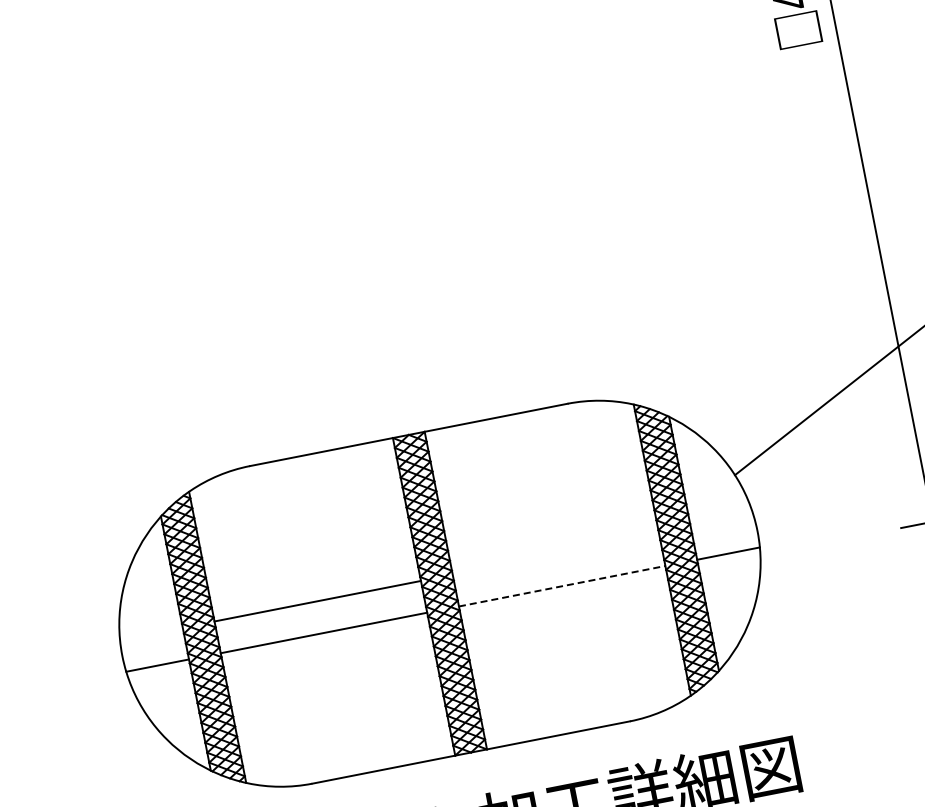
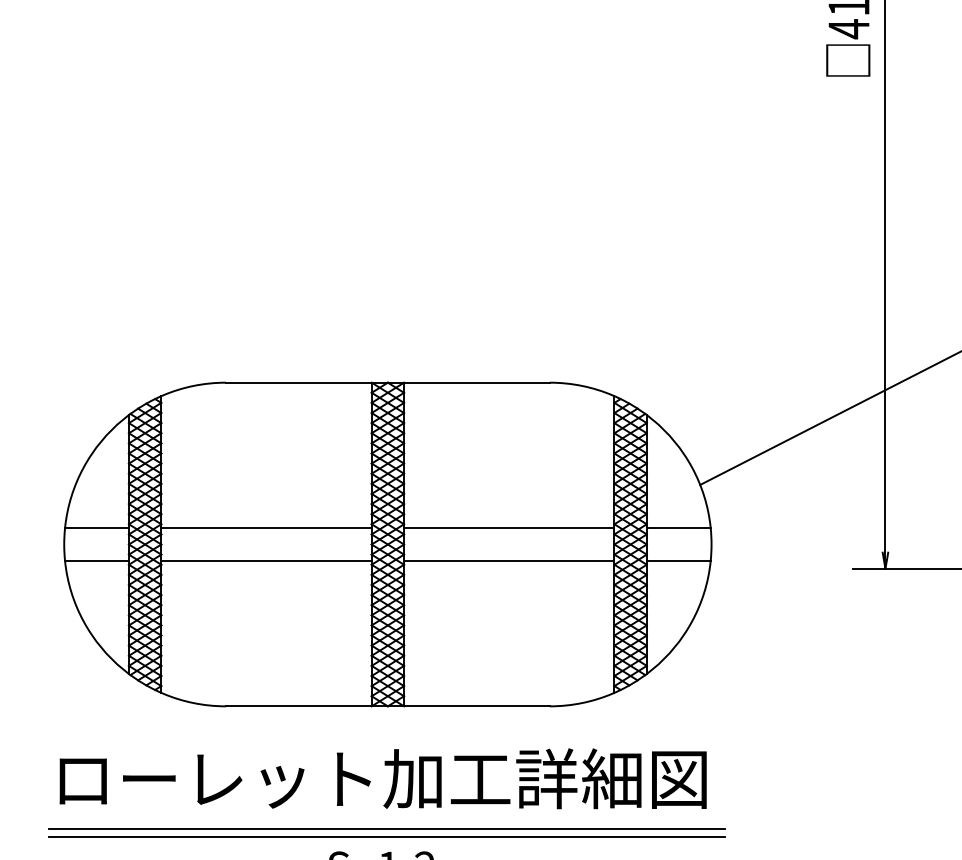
line: (722, 522) -> (678, 528), added
line: (556, 554) -> (509, 528), added
line: (562, 586) -> (509, 560), dashed -> solid
line: (150, 634) -> (96, 528), added

